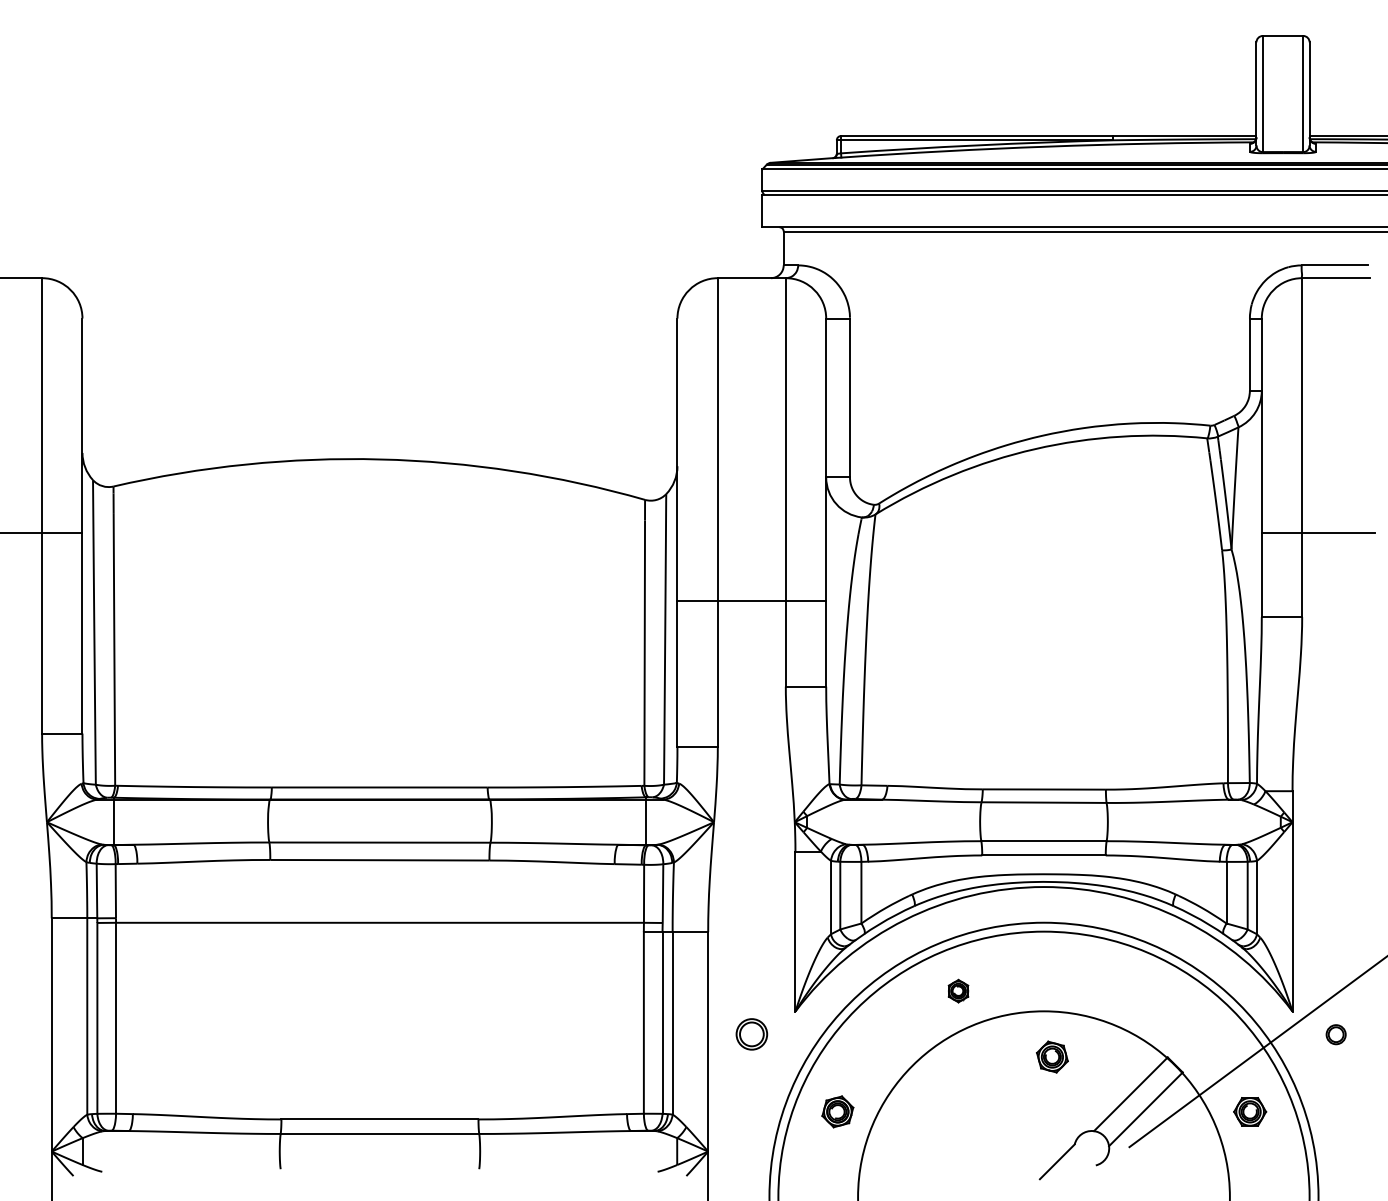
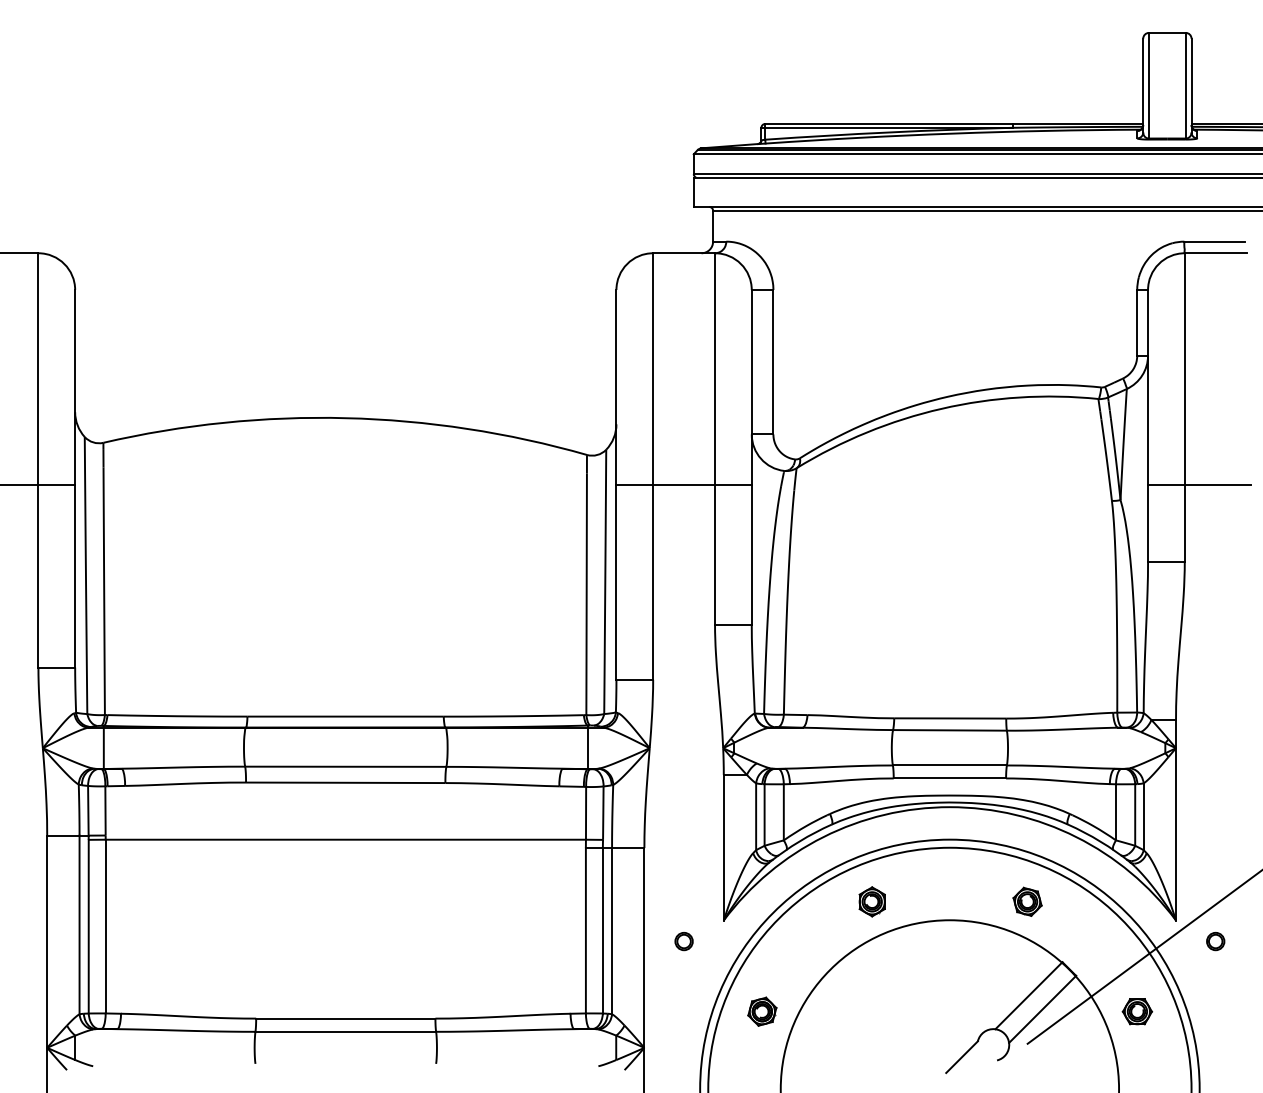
line: (751, 601) -> (683, 485), moved
part: (957, 990) -> (871, 901), size x1.43
part: (751, 1034) -> (683, 941), size x0.62
part: (1052, 1056) -> (1027, 901), moved

